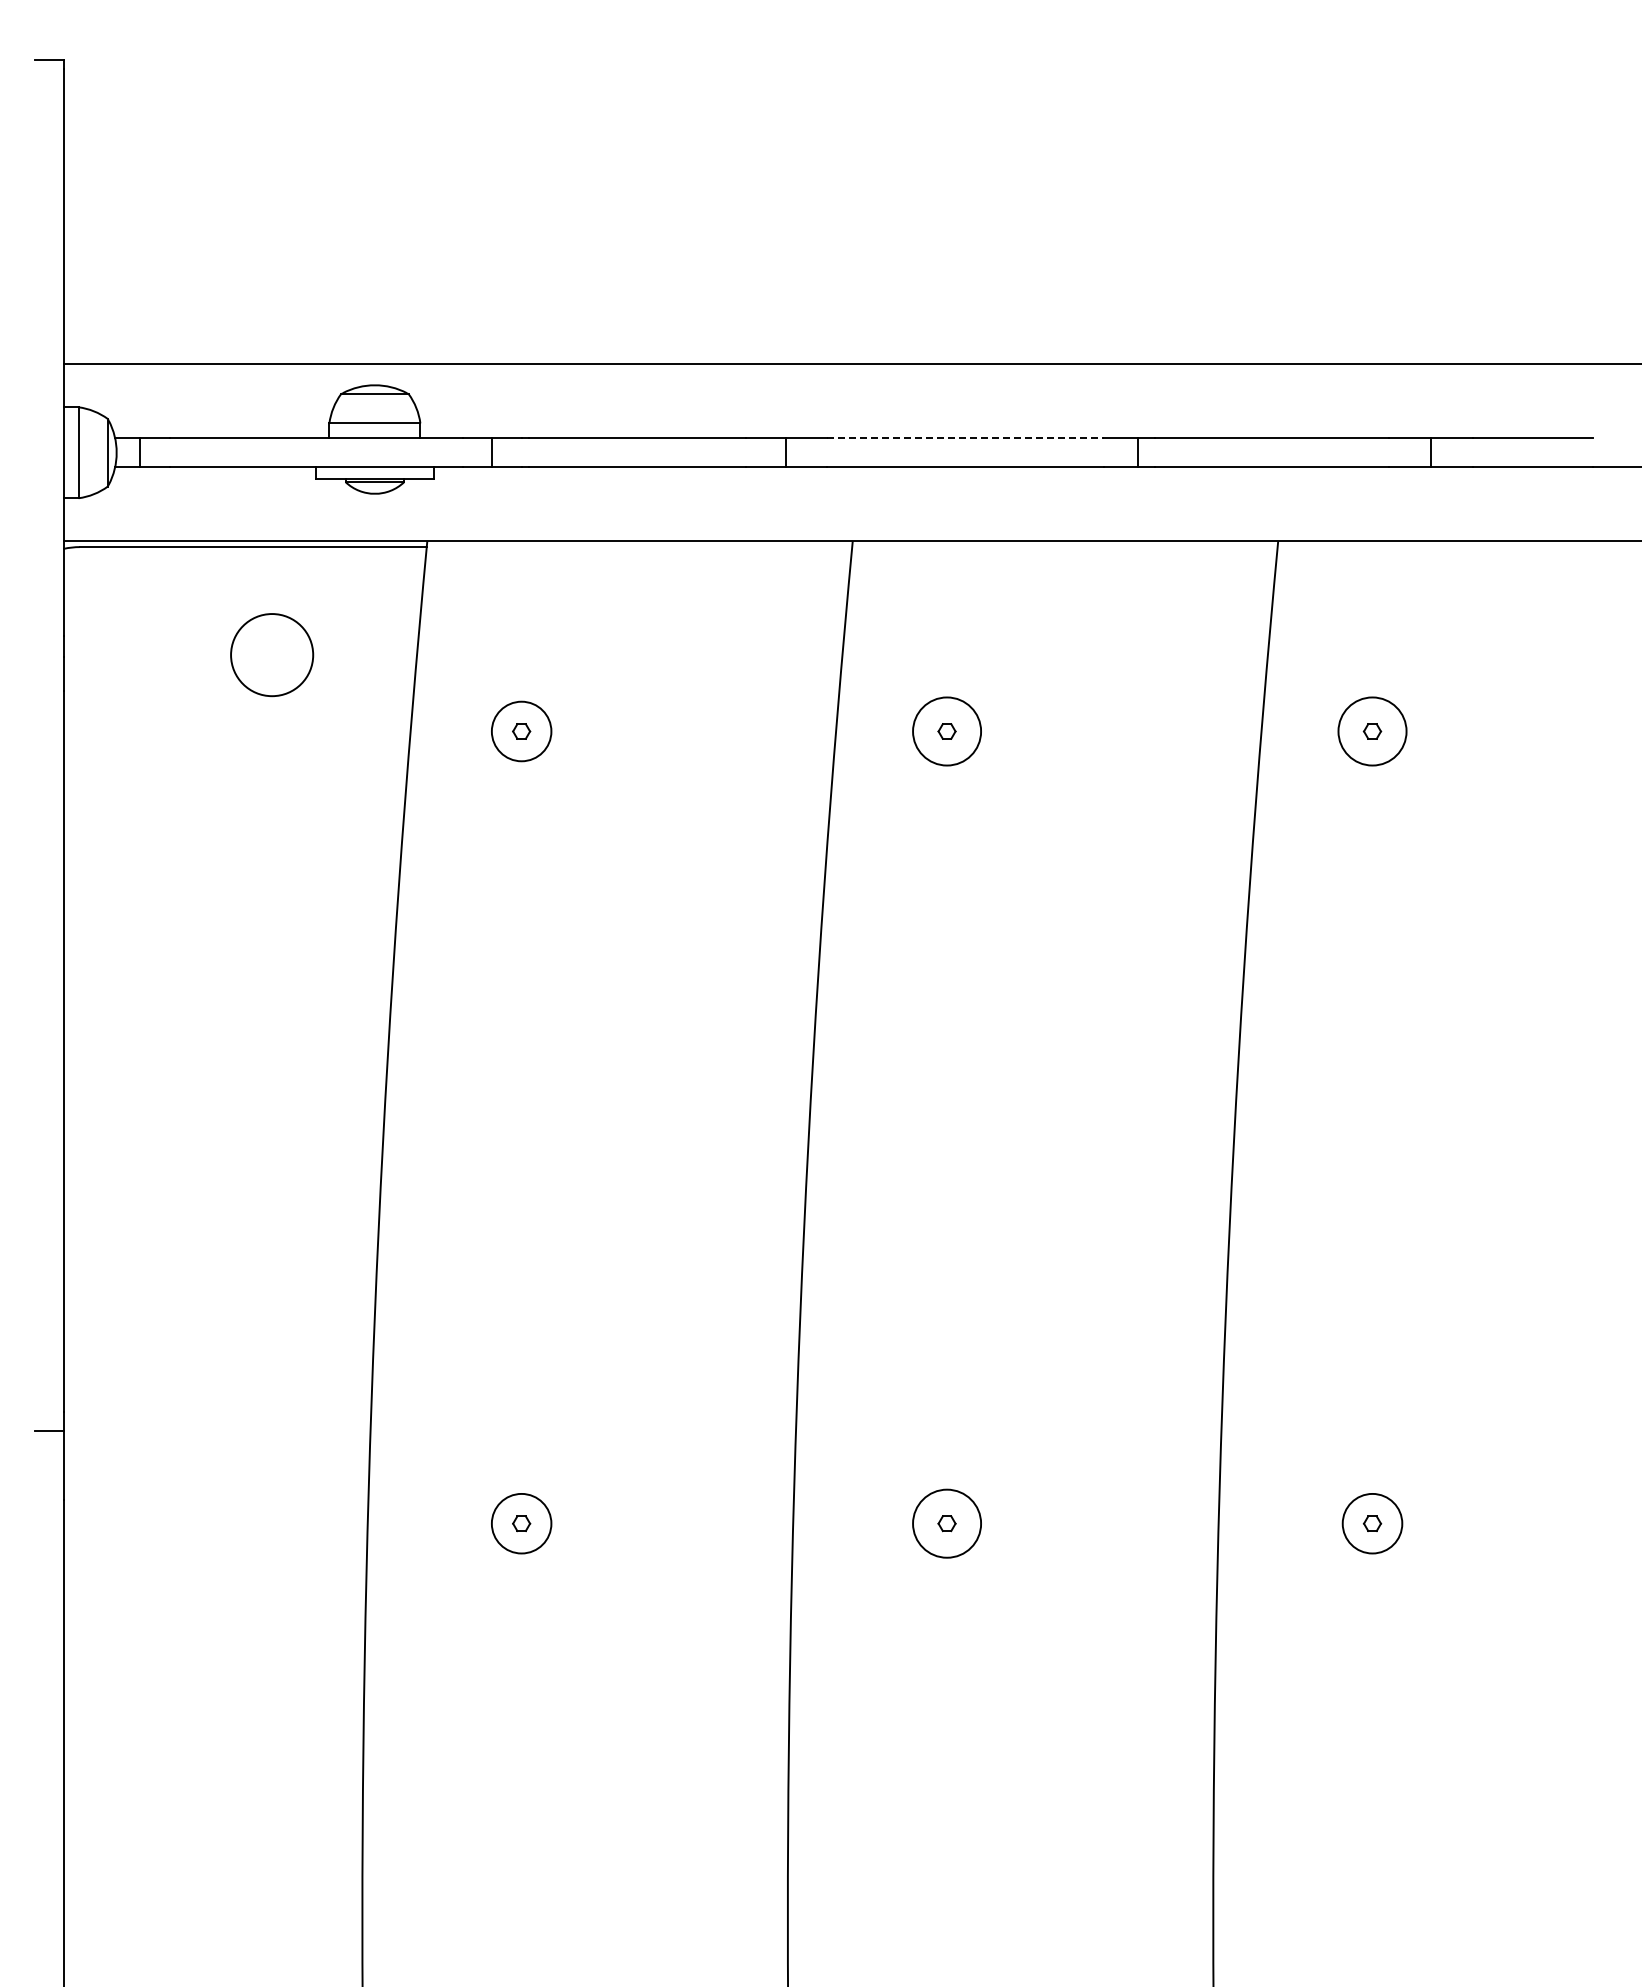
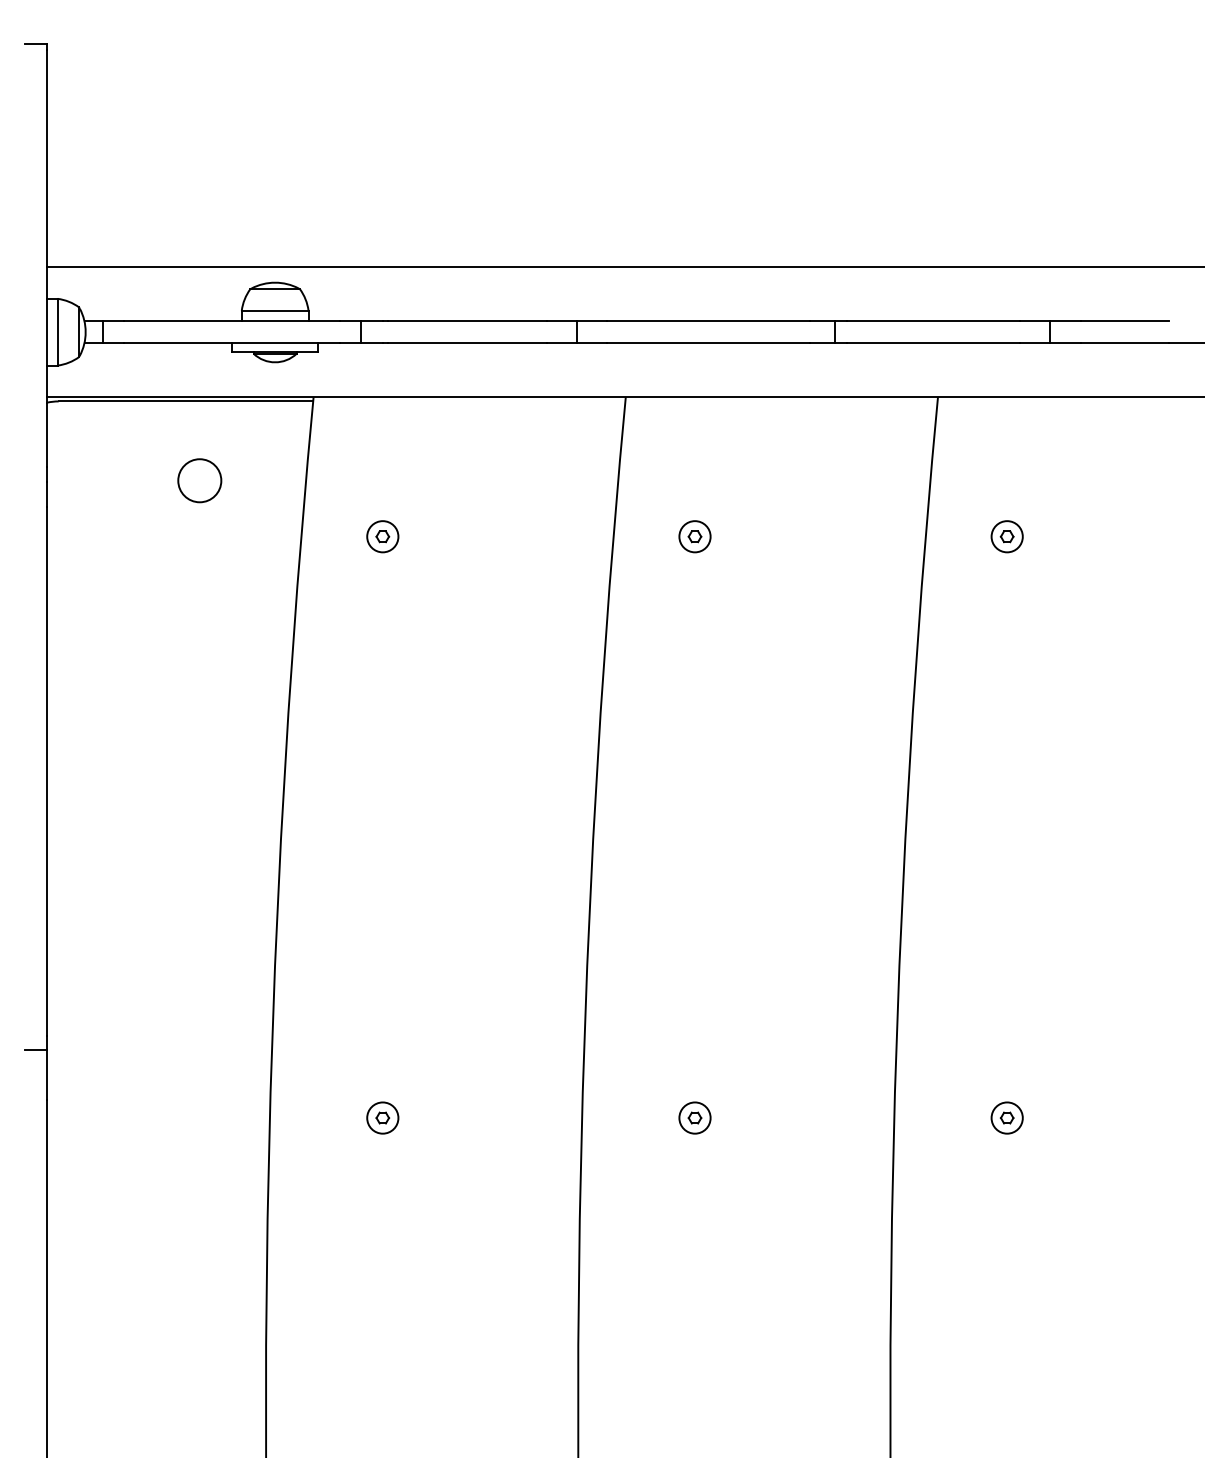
line: (966, 438) -> (709, 321), dashed -> solid
circle: (272, 655) -> (200, 480), size x0.71
circle: (521, 731) -> (382, 536), size x0.71
circle: (946, 731) -> (694, 536), size x0.62
circle: (1372, 731) -> (1007, 536), size x0.62
circle: (521, 1523) -> (382, 1117), size x0.71
circle: (946, 1523) -> (694, 1117), size x0.62
circle: (1372, 1523) -> (1007, 1117), size x0.71

